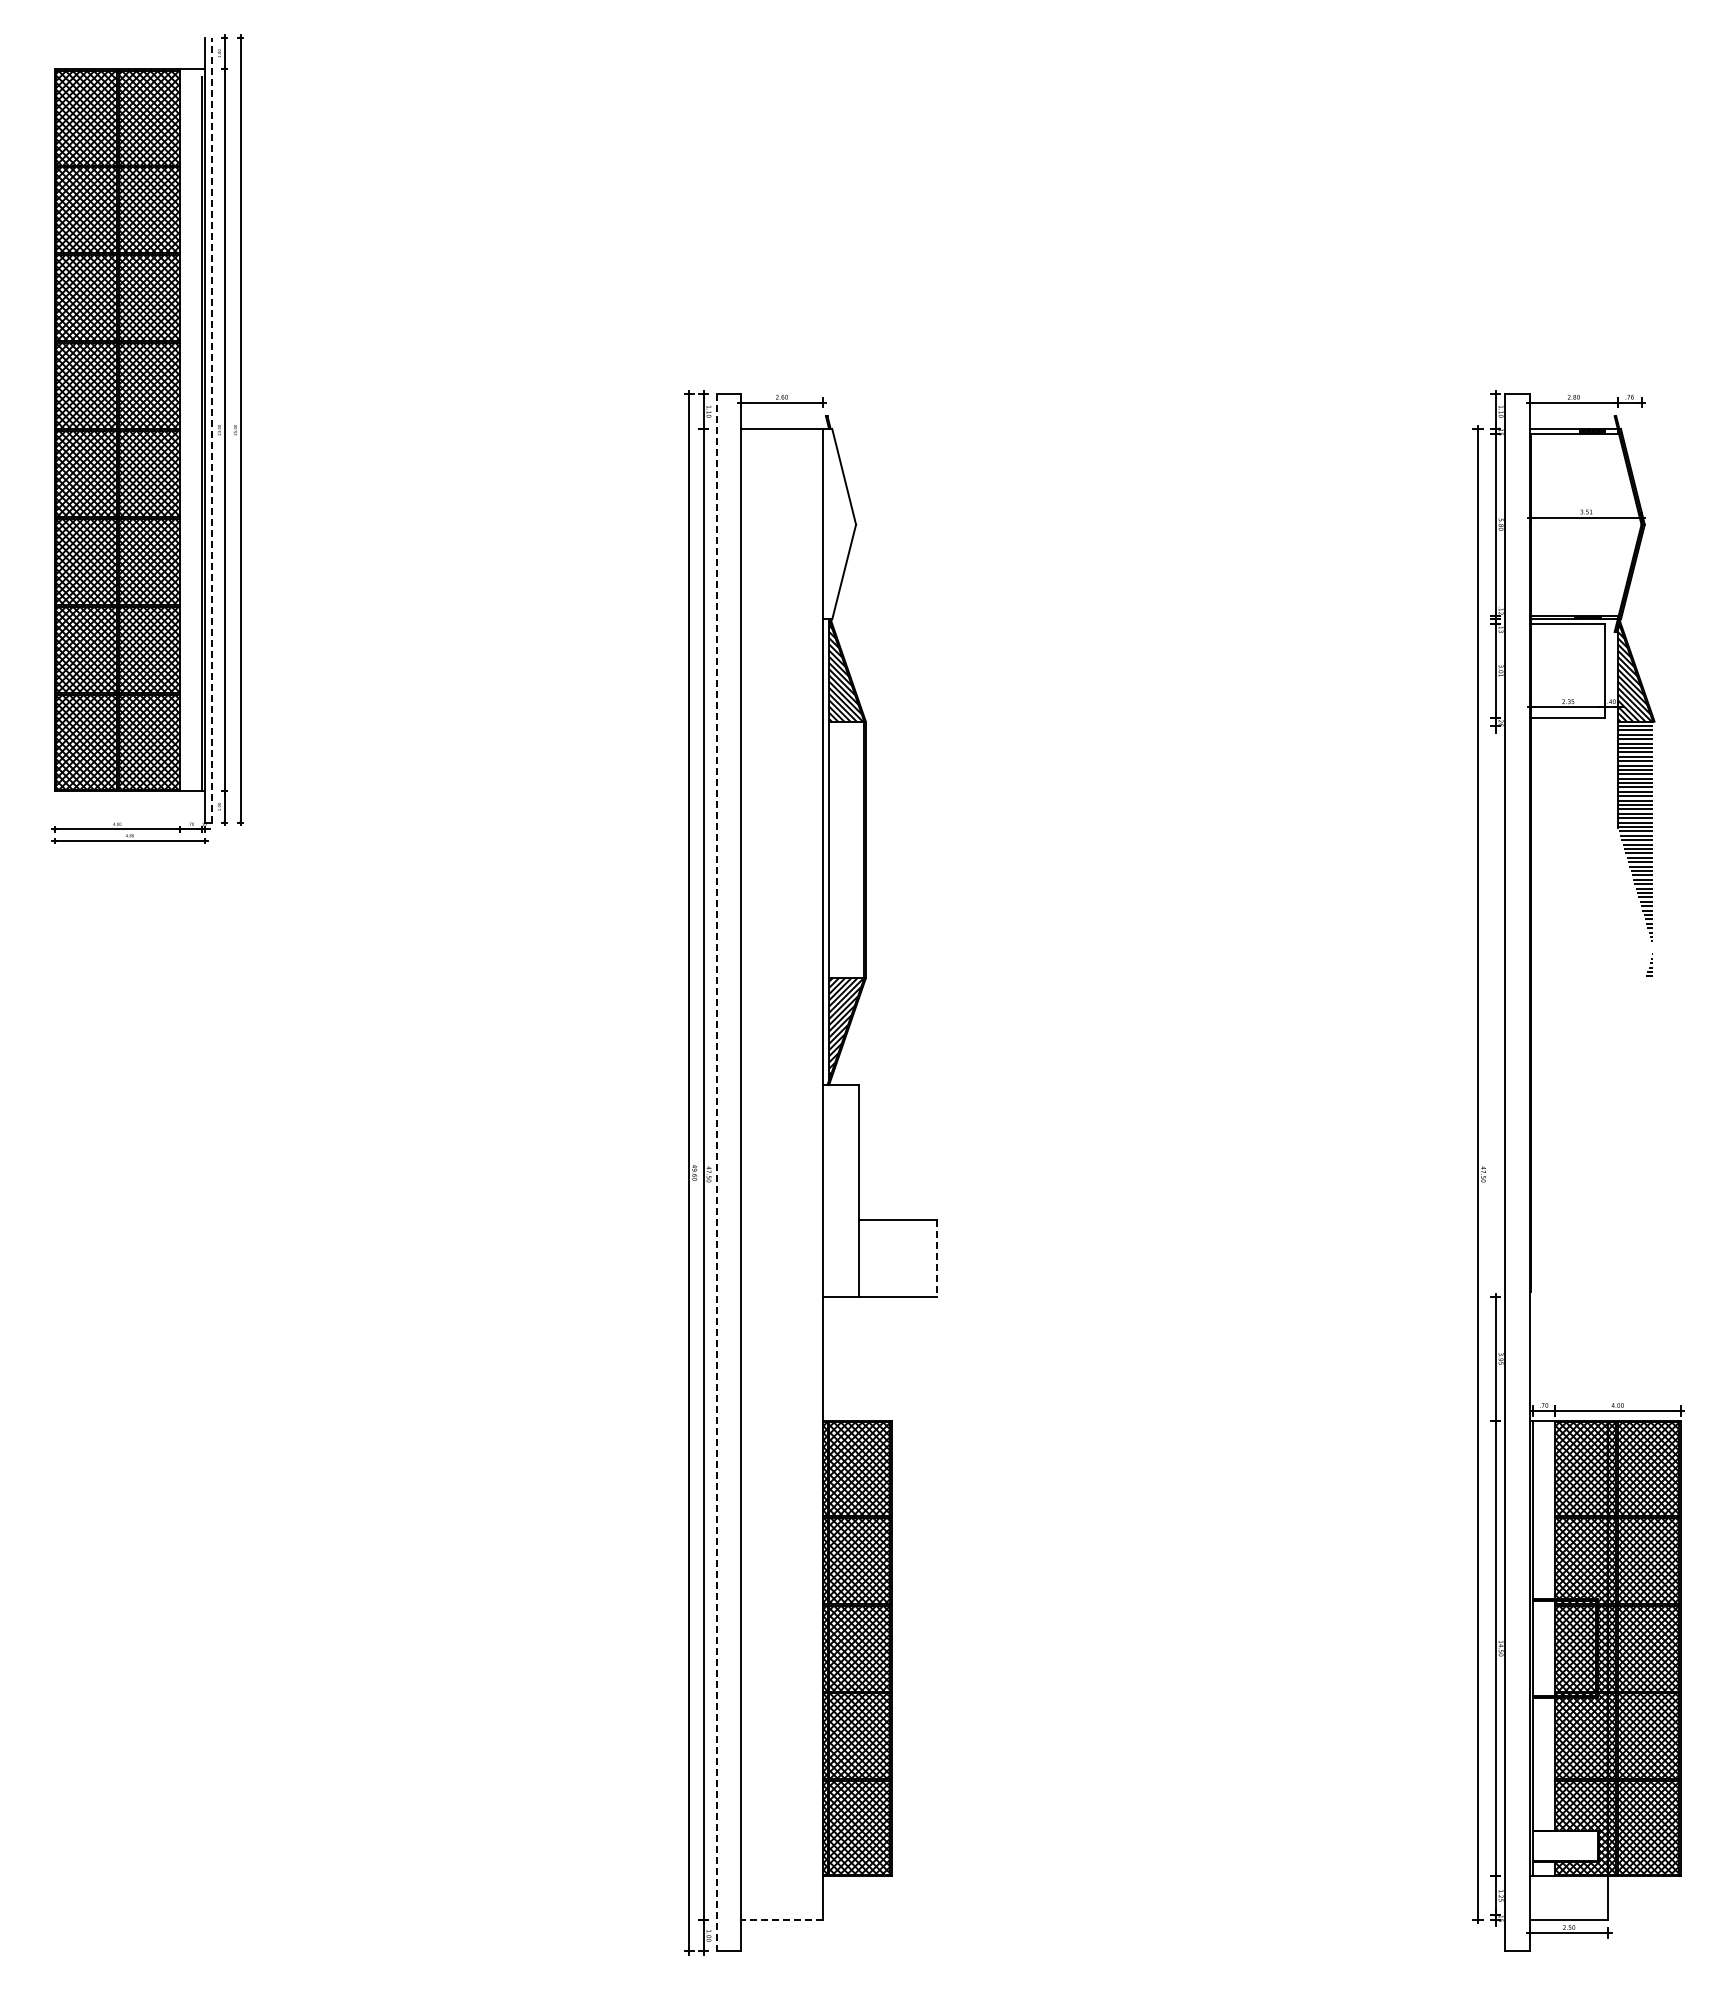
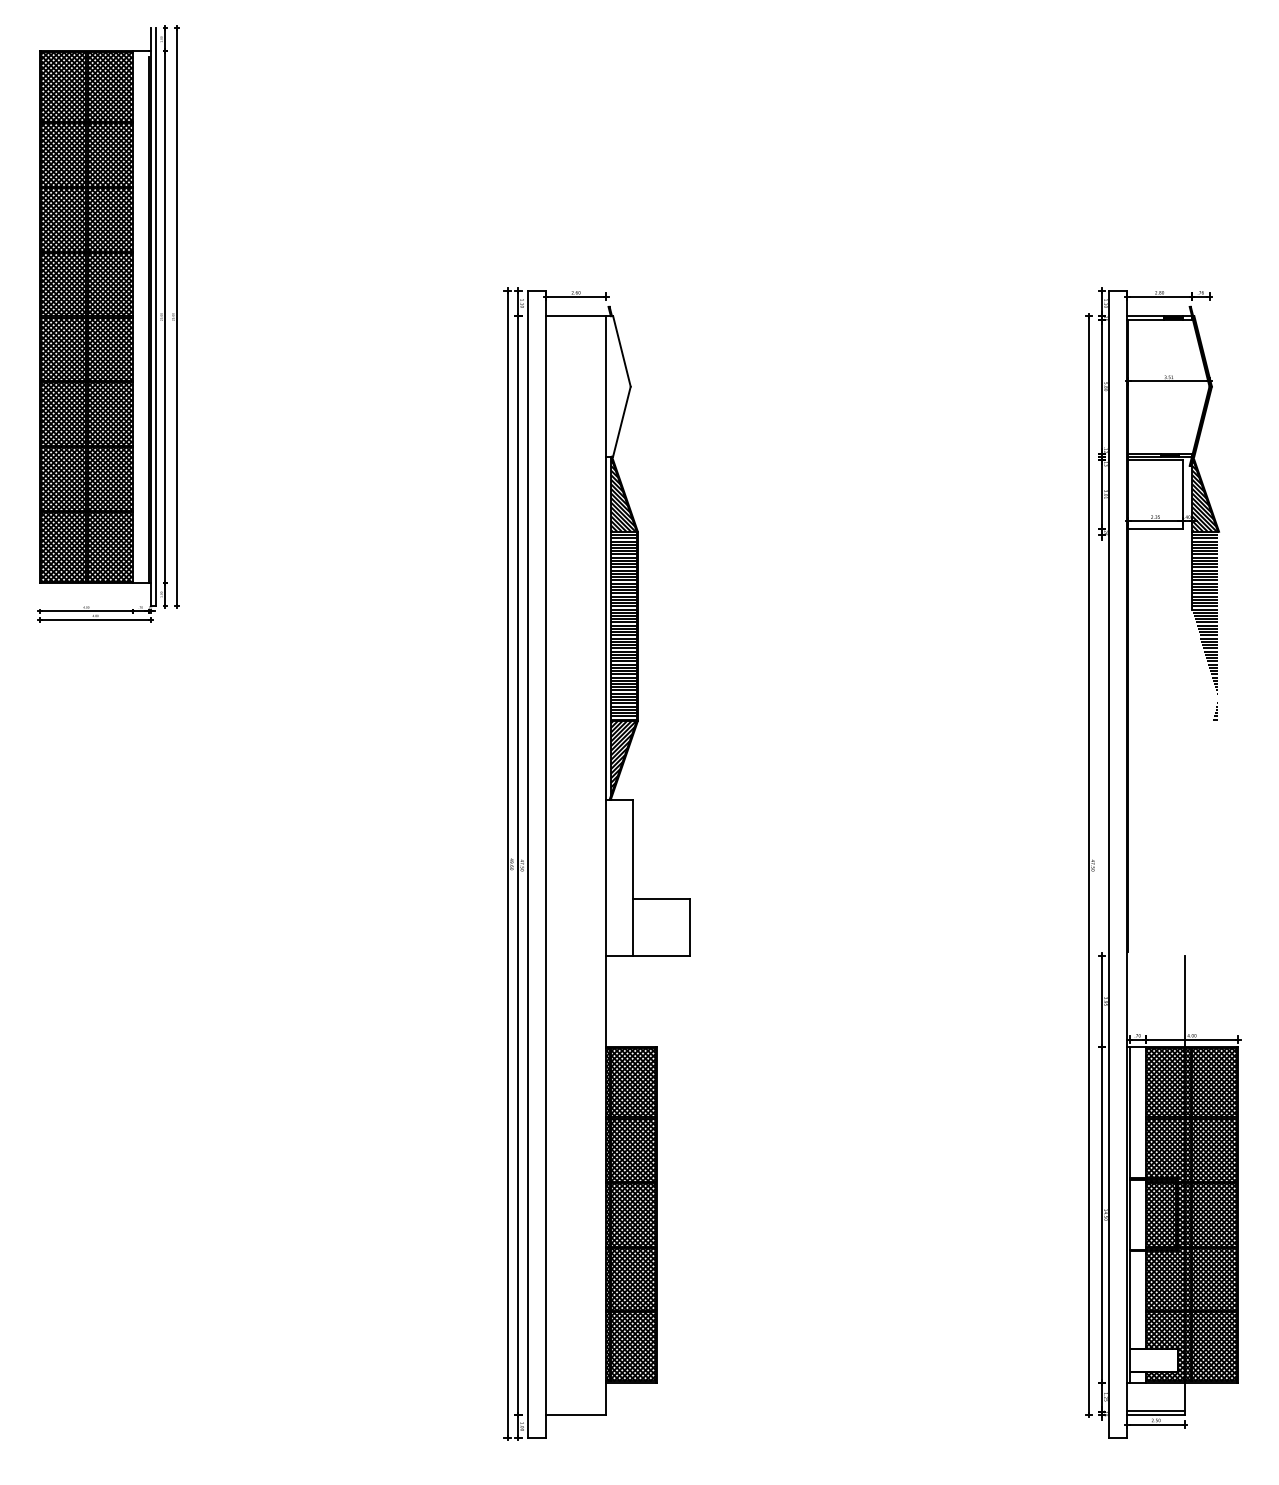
line: (211, 429) -> (155, 316), dashed -> solid
hatch: (846, 850) -> (623, 626), added
line: (716, 1172) -> (527, 864), dashed -> solid
line: (937, 1258) -> (690, 927), dashed -> solid
line: (1608, 1358) -> (1185, 1001), added
line: (1568, 1915) -> (1155, 1411), added
line: (782, 1920) -> (576, 1415), dashed -> solid

